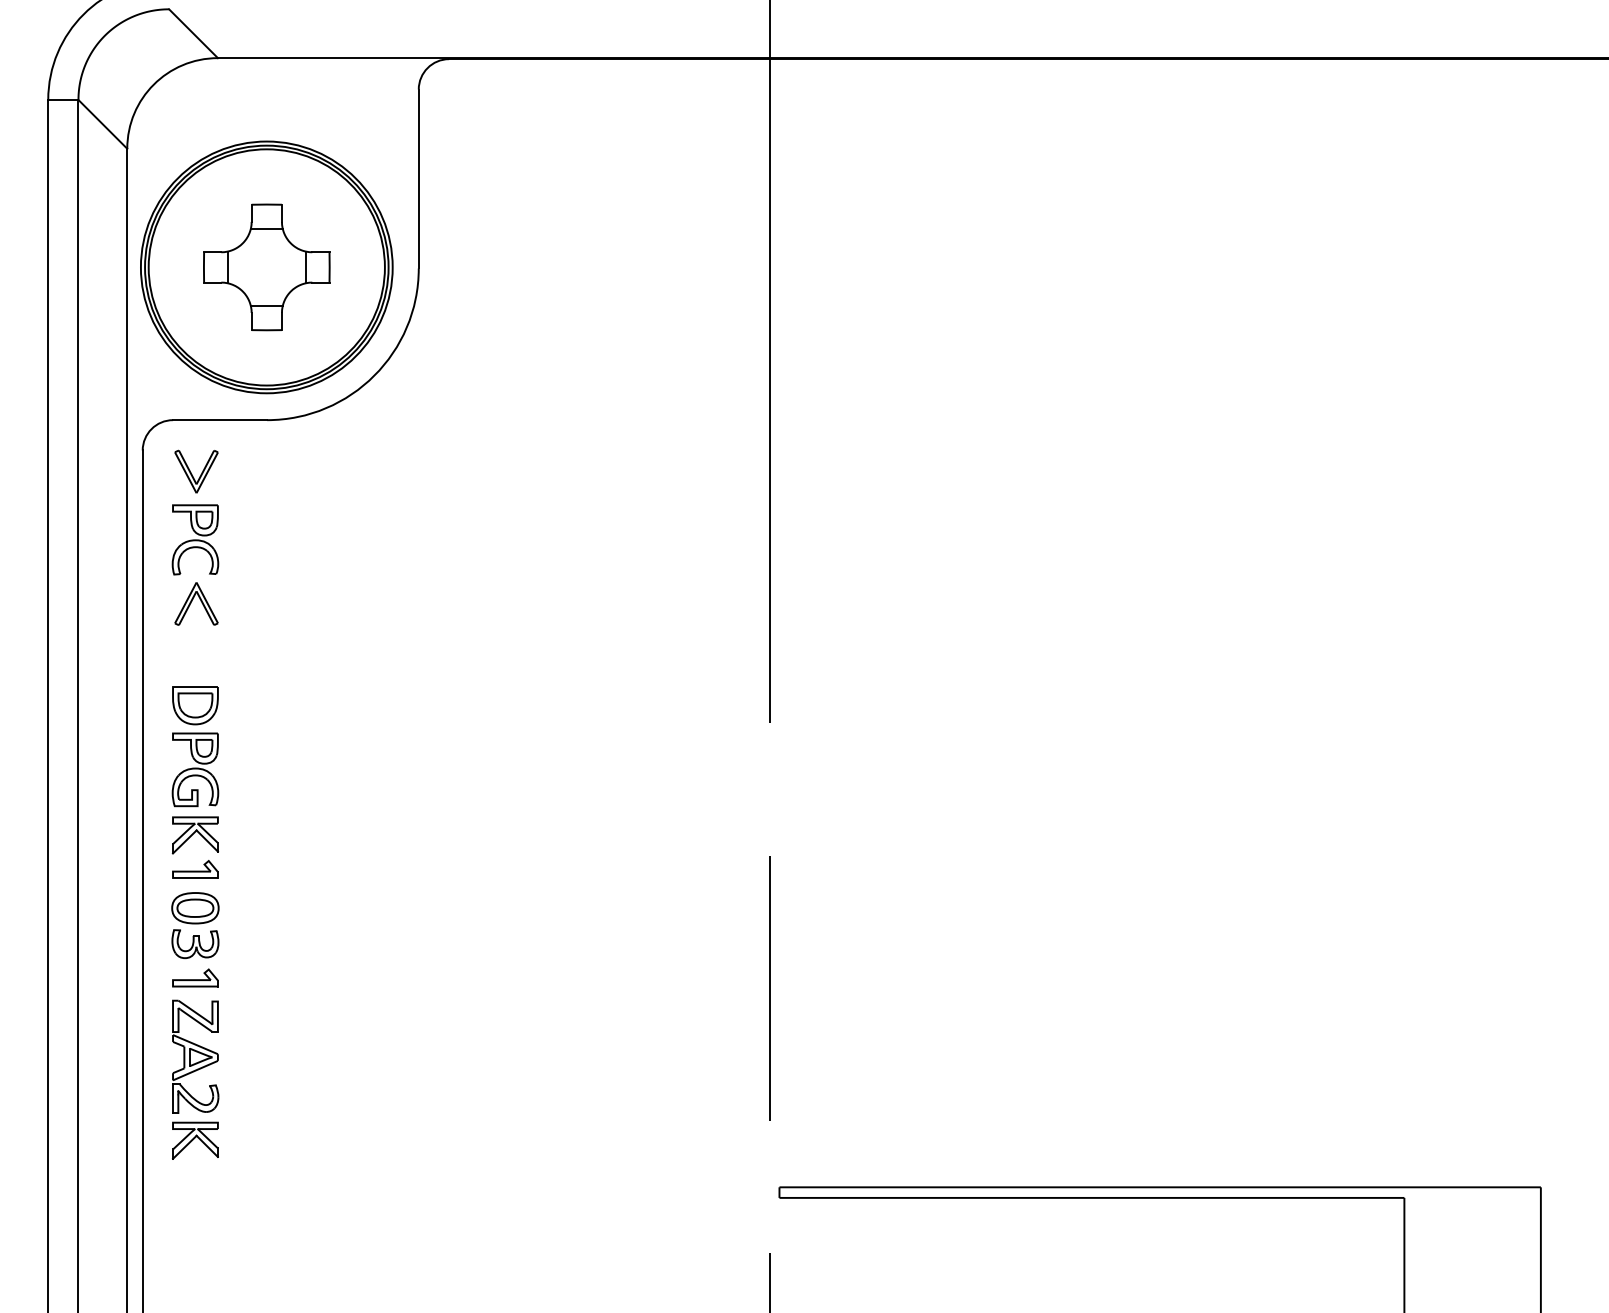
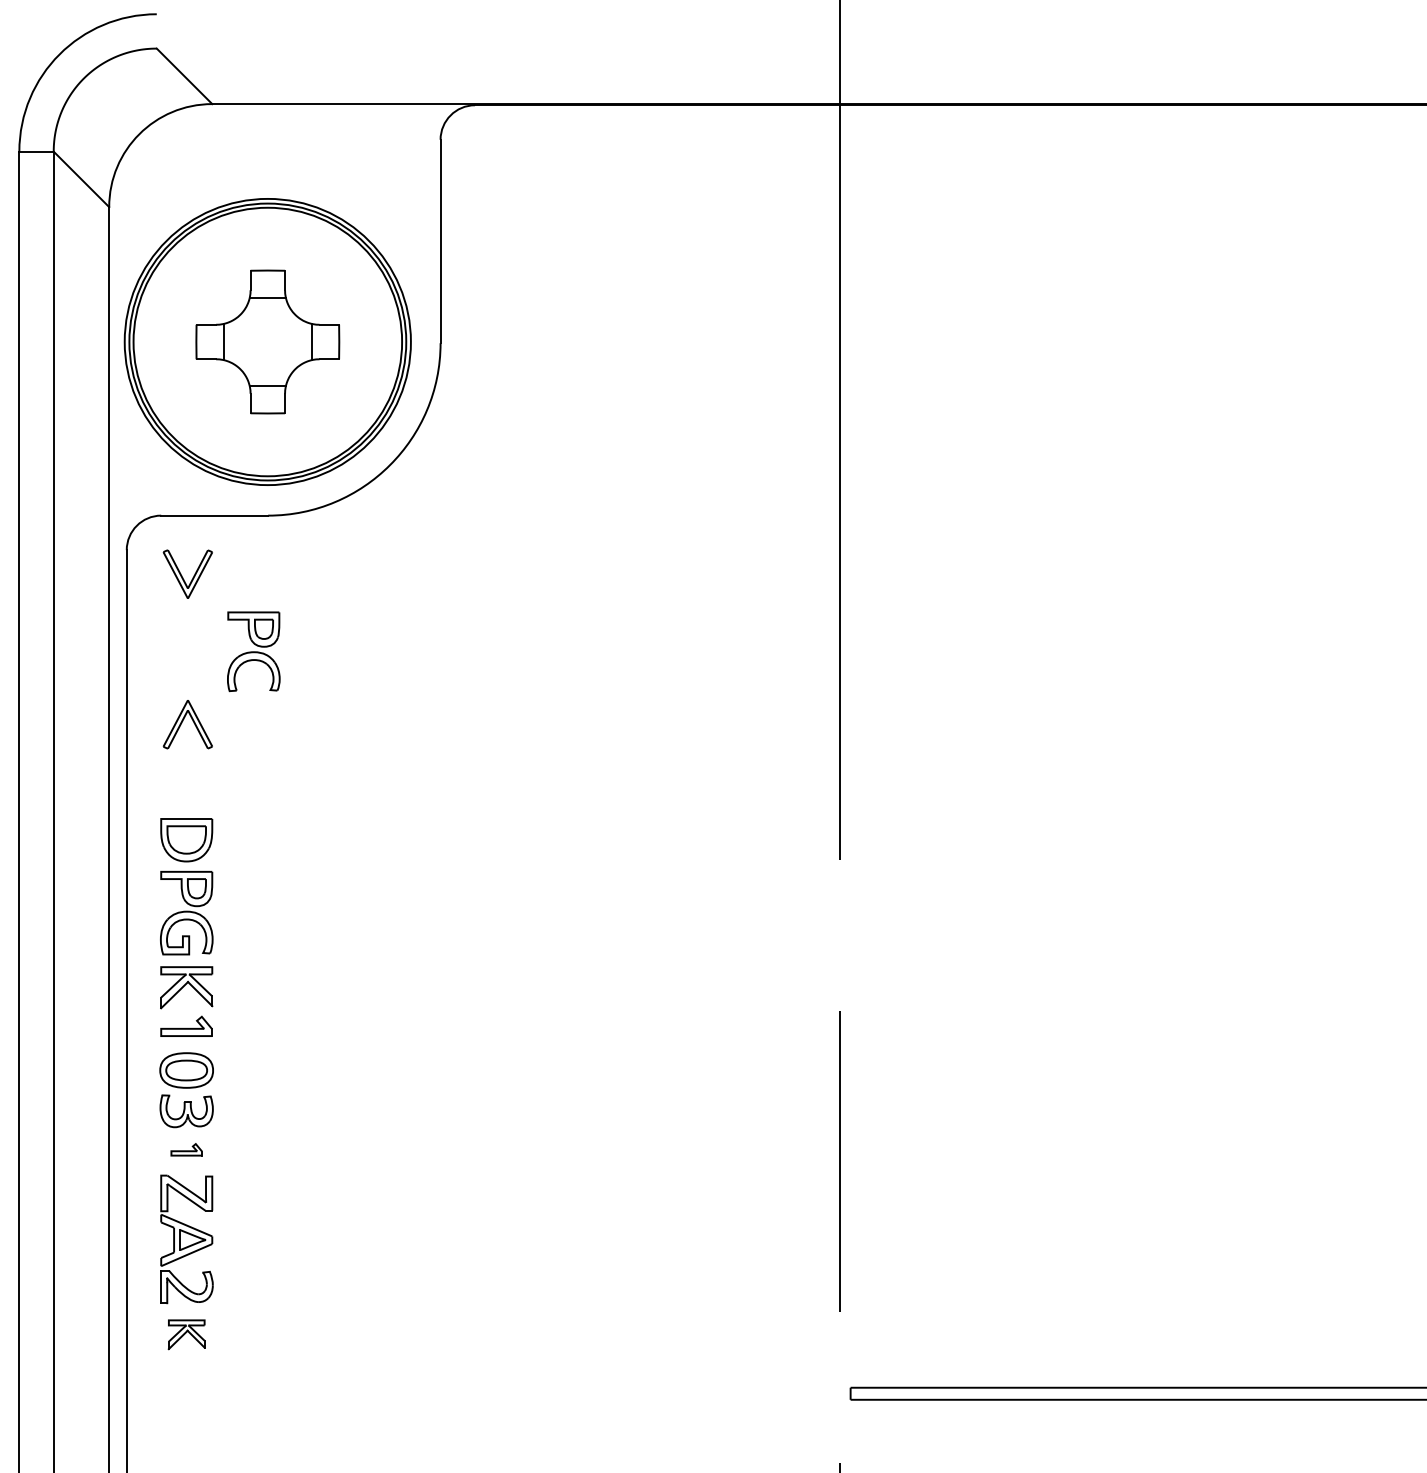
part: (195, 539) -> (253, 651), moved
part: (195, 977) -> (186, 1149), size x0.6
part: (195, 1140) -> (186, 1334), size x0.7

